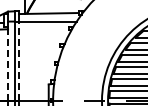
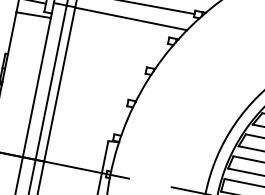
line: (19, 61) -> (60, 85), dashed -> solid
line: (8, 65) -> (37, 88), dashed -> solid

